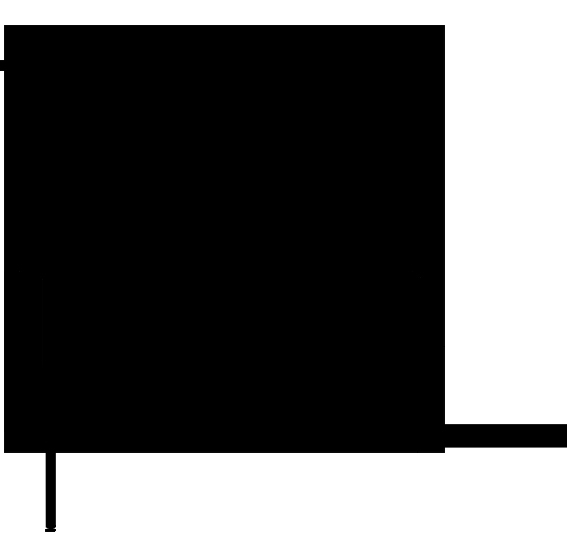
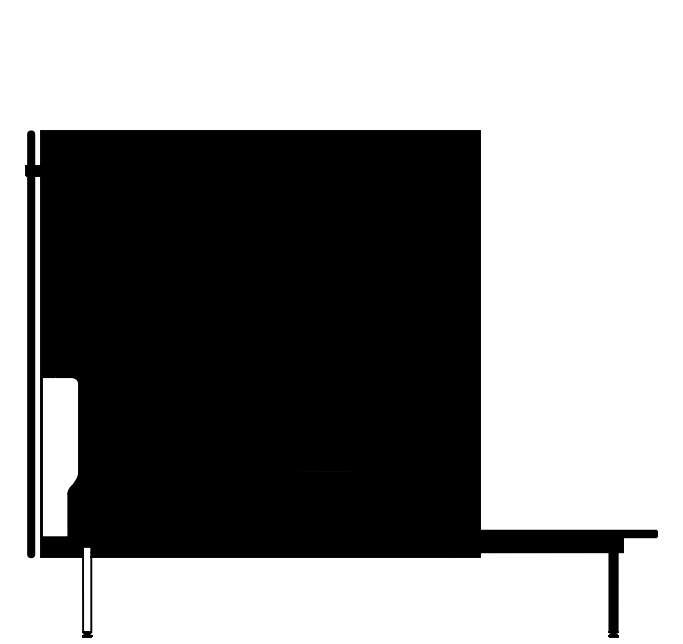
fill: (24, 351) -> (60, 457), removed
fill: (51, 483) -> (87, 589), removed

